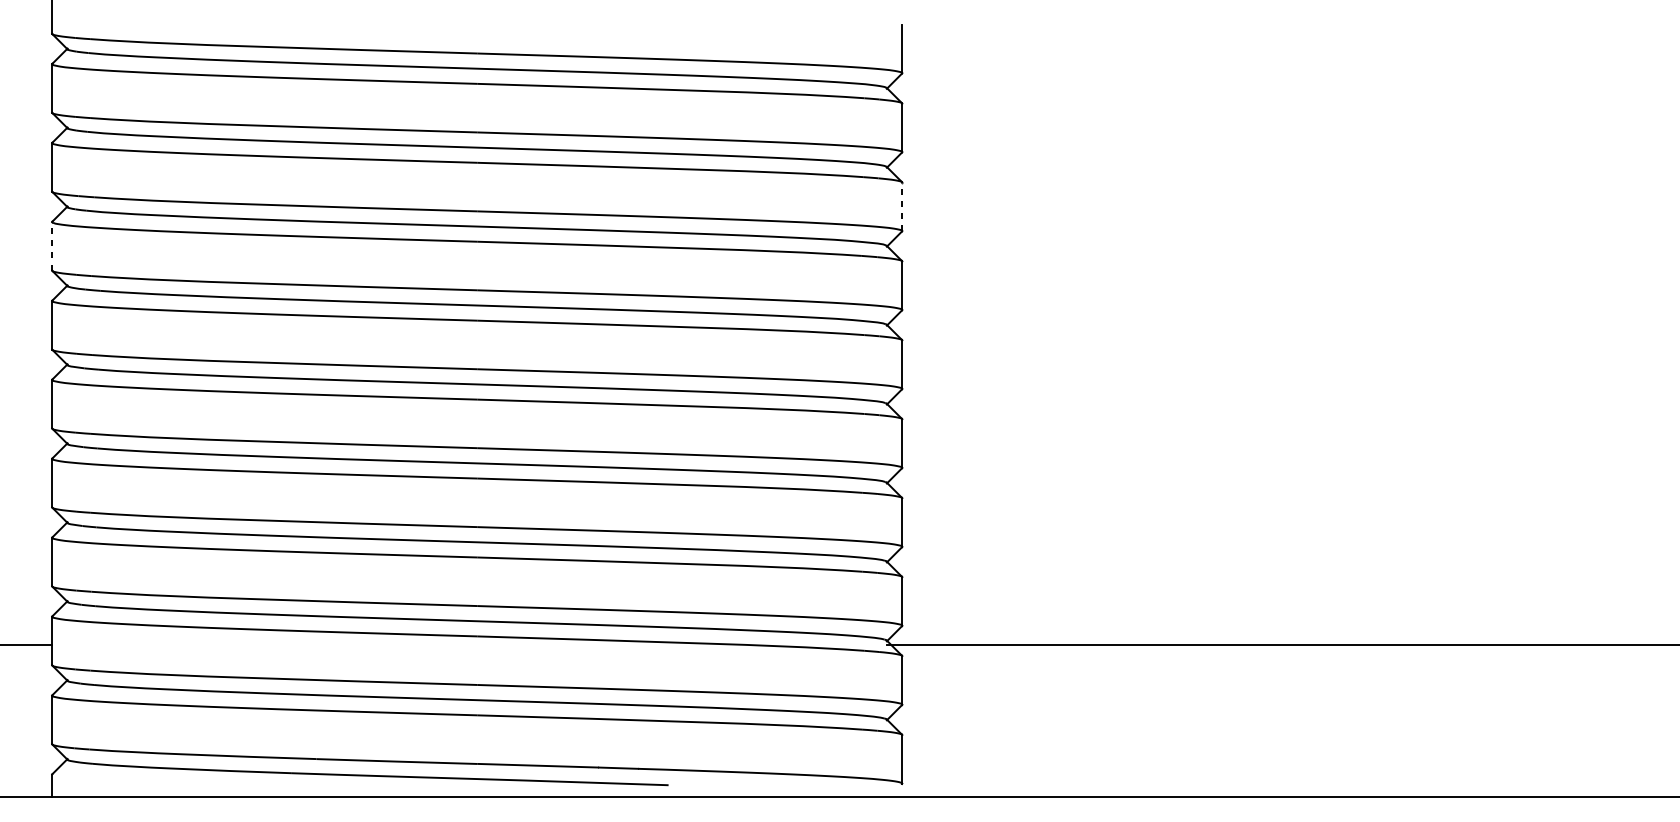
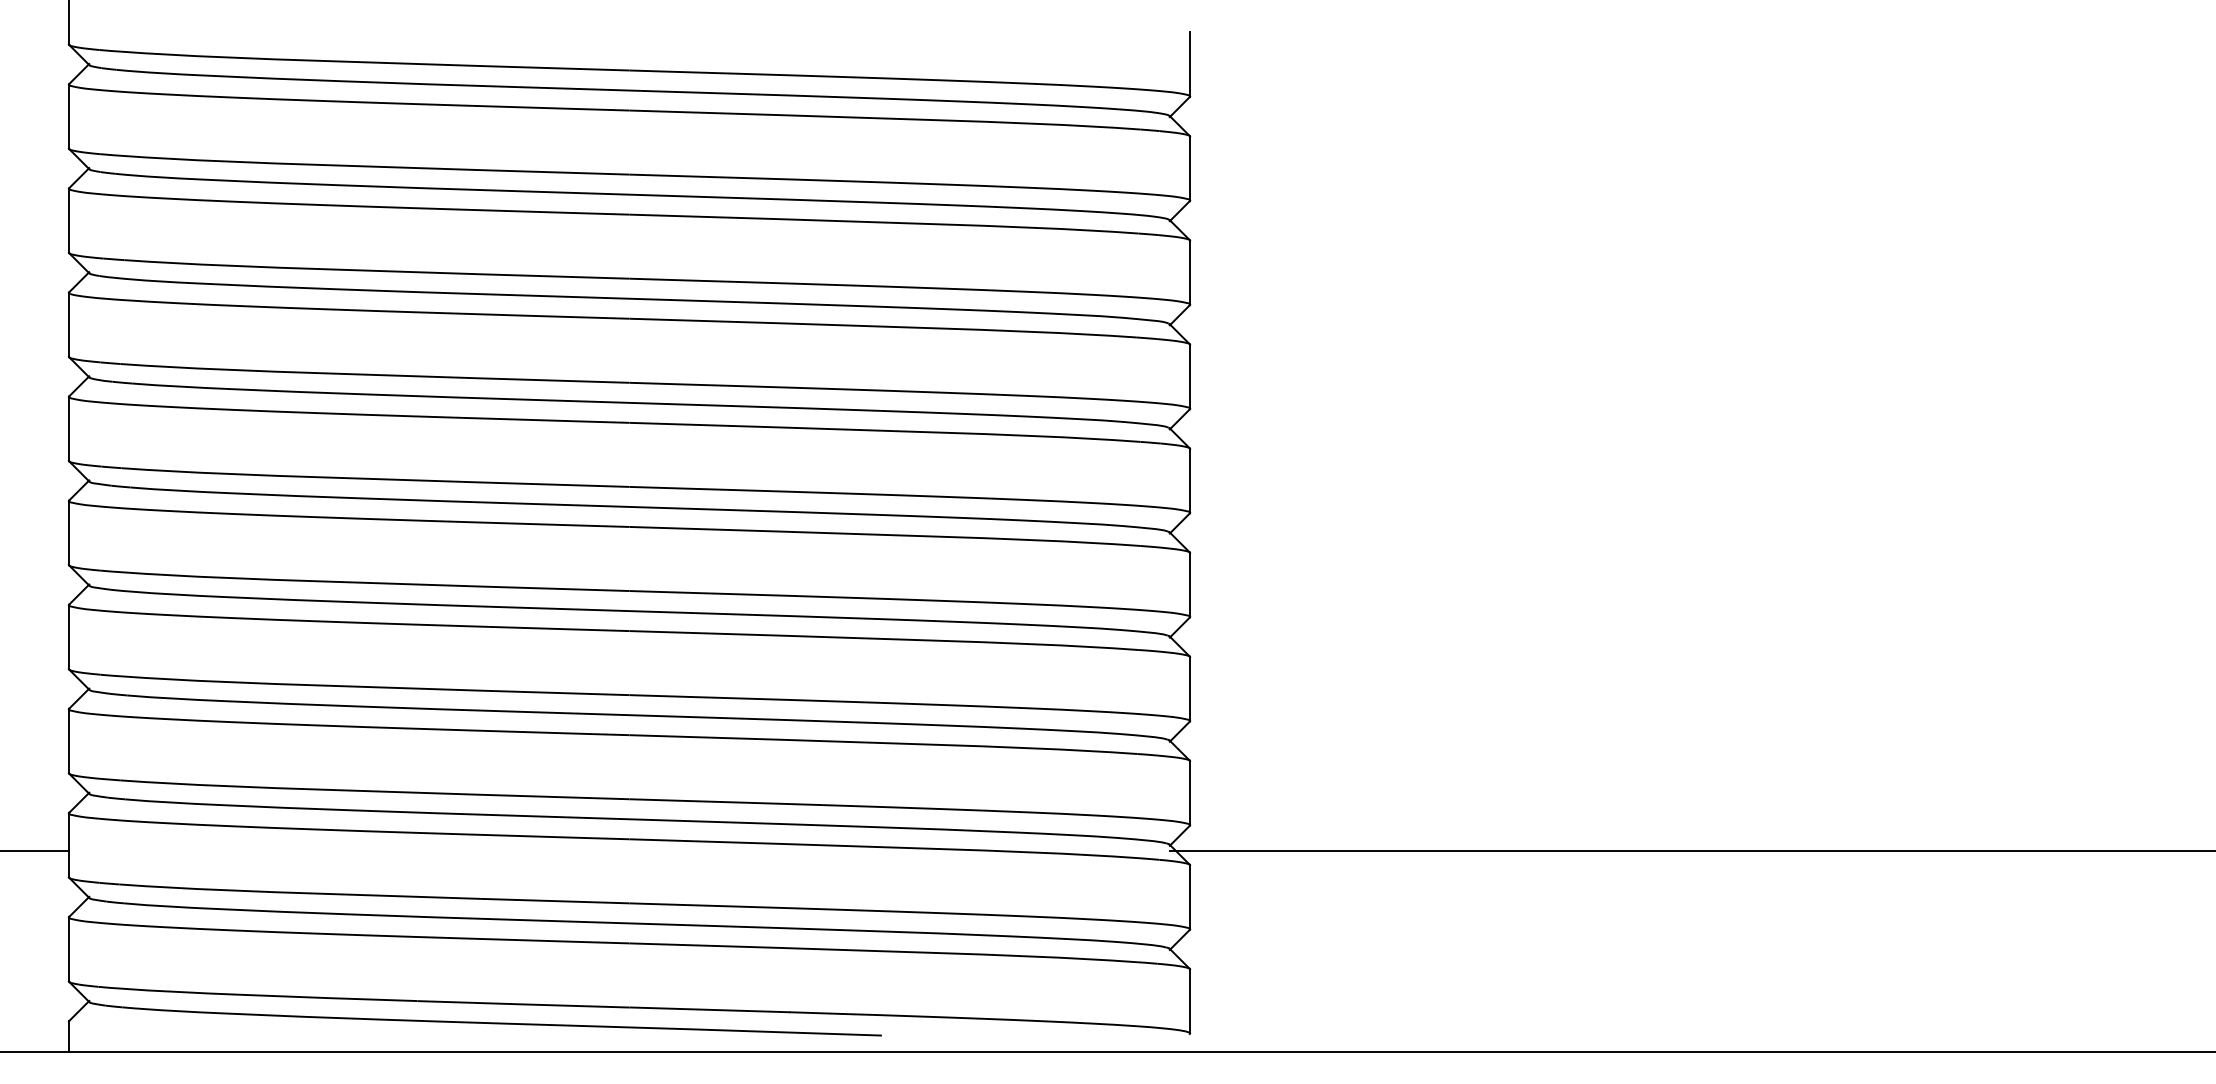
line: (902, 206) -> (1190, 272), dashed -> solid
line: (51, 246) -> (68, 324), dashed -> solid

